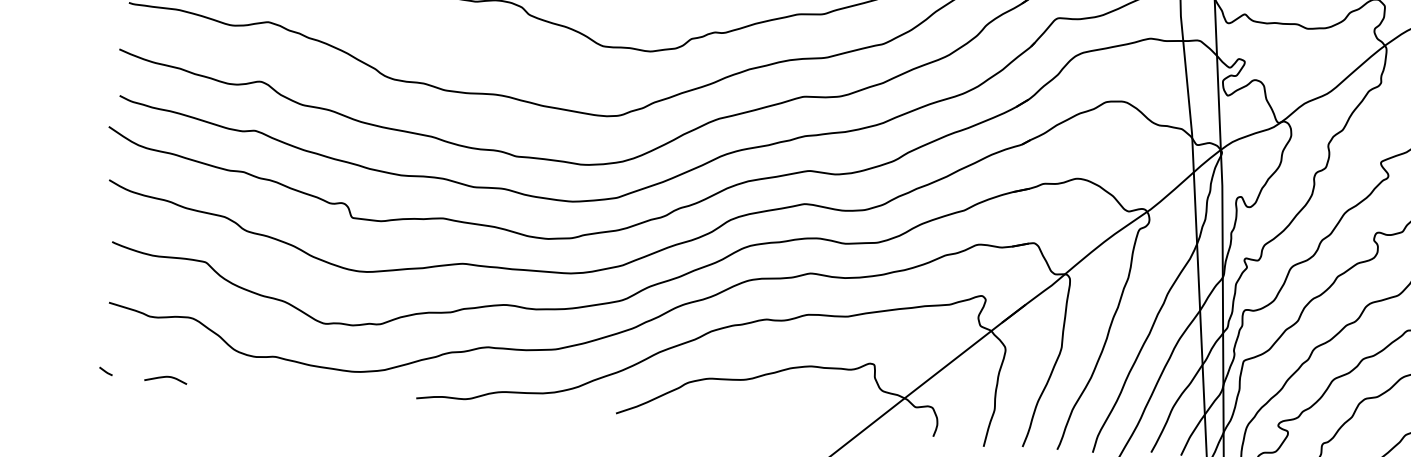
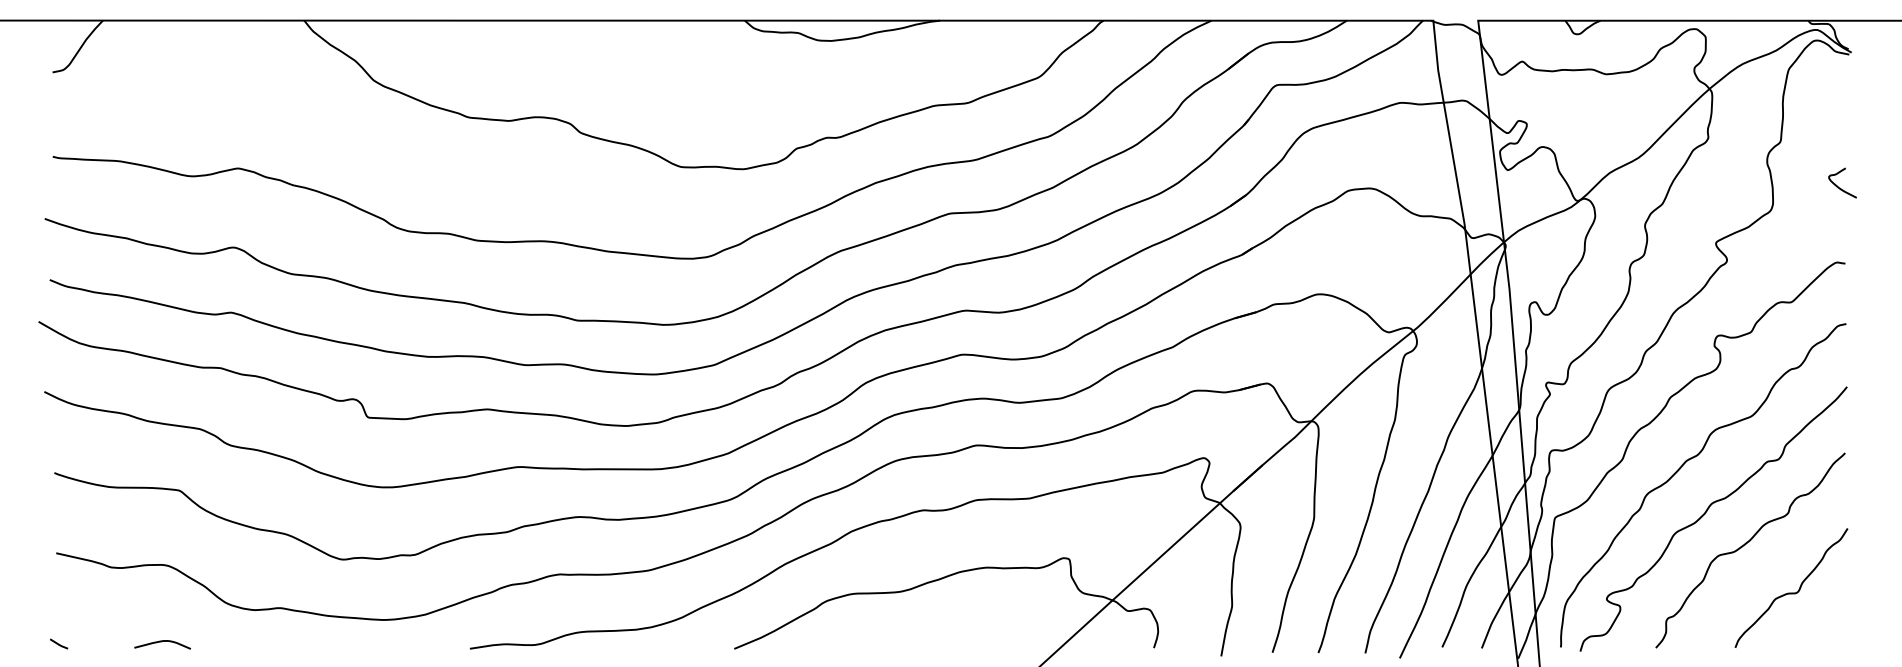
curve: (165, 377) -> (162, 642), moved

